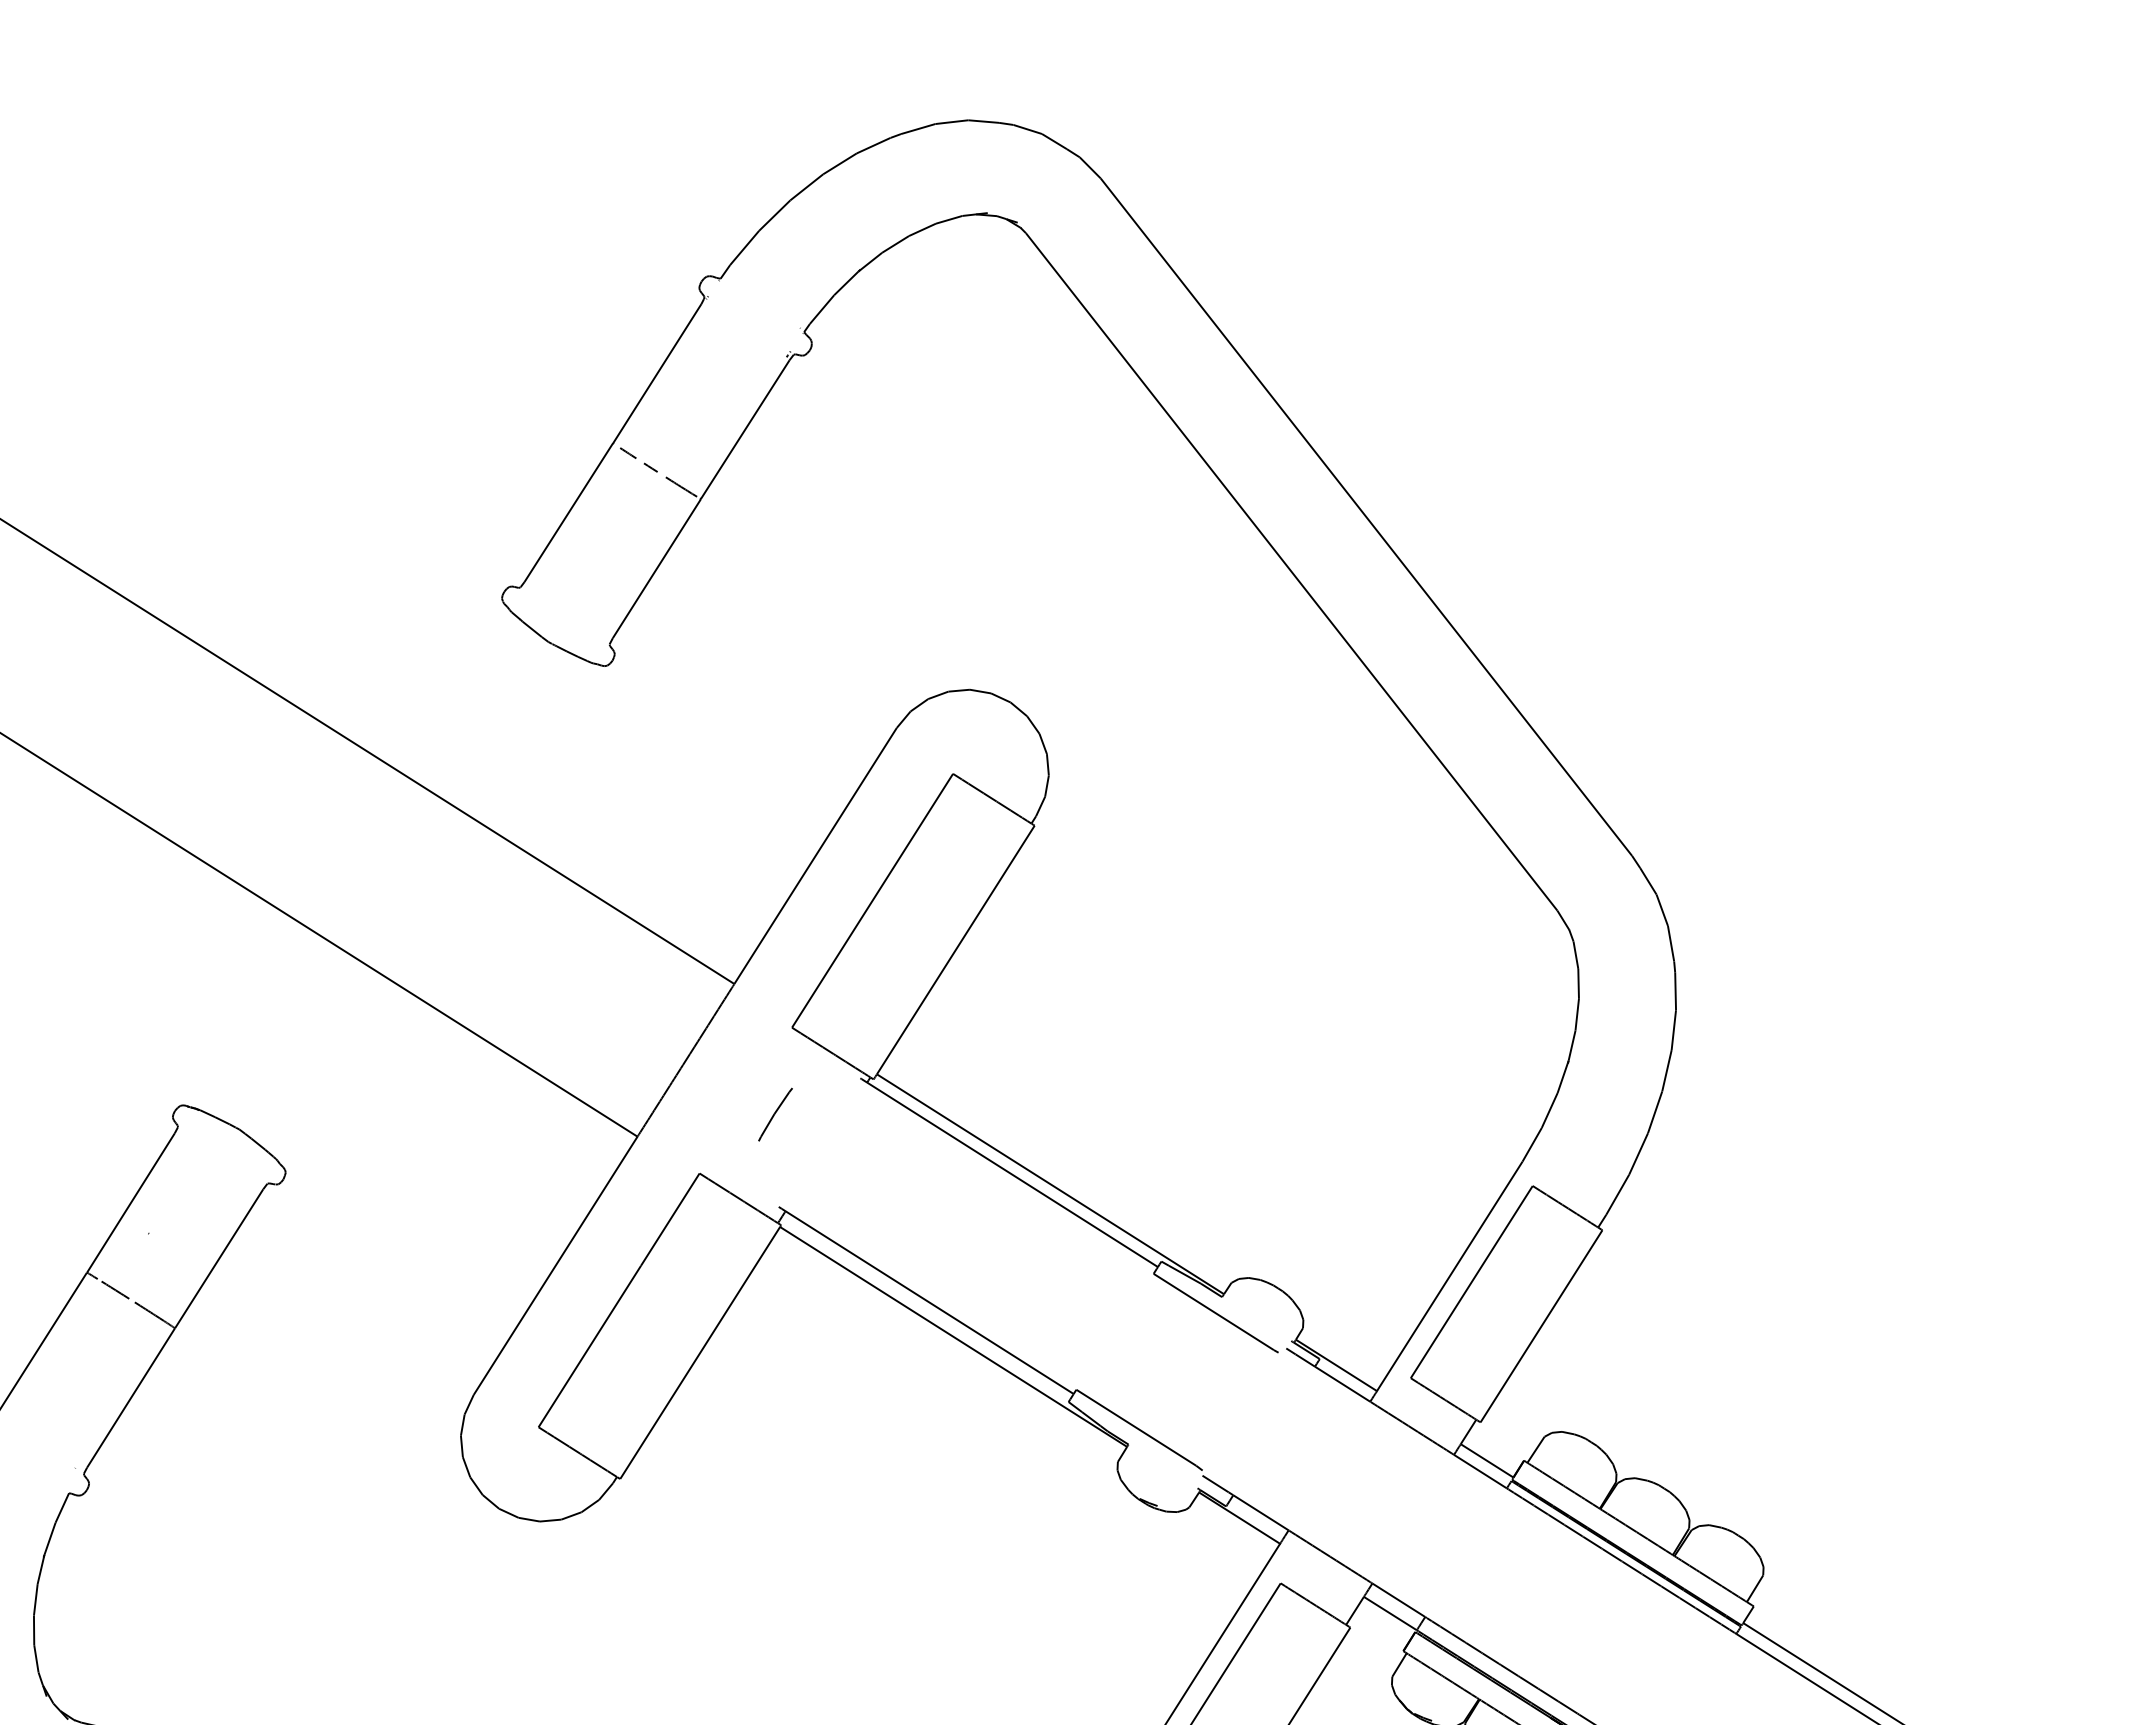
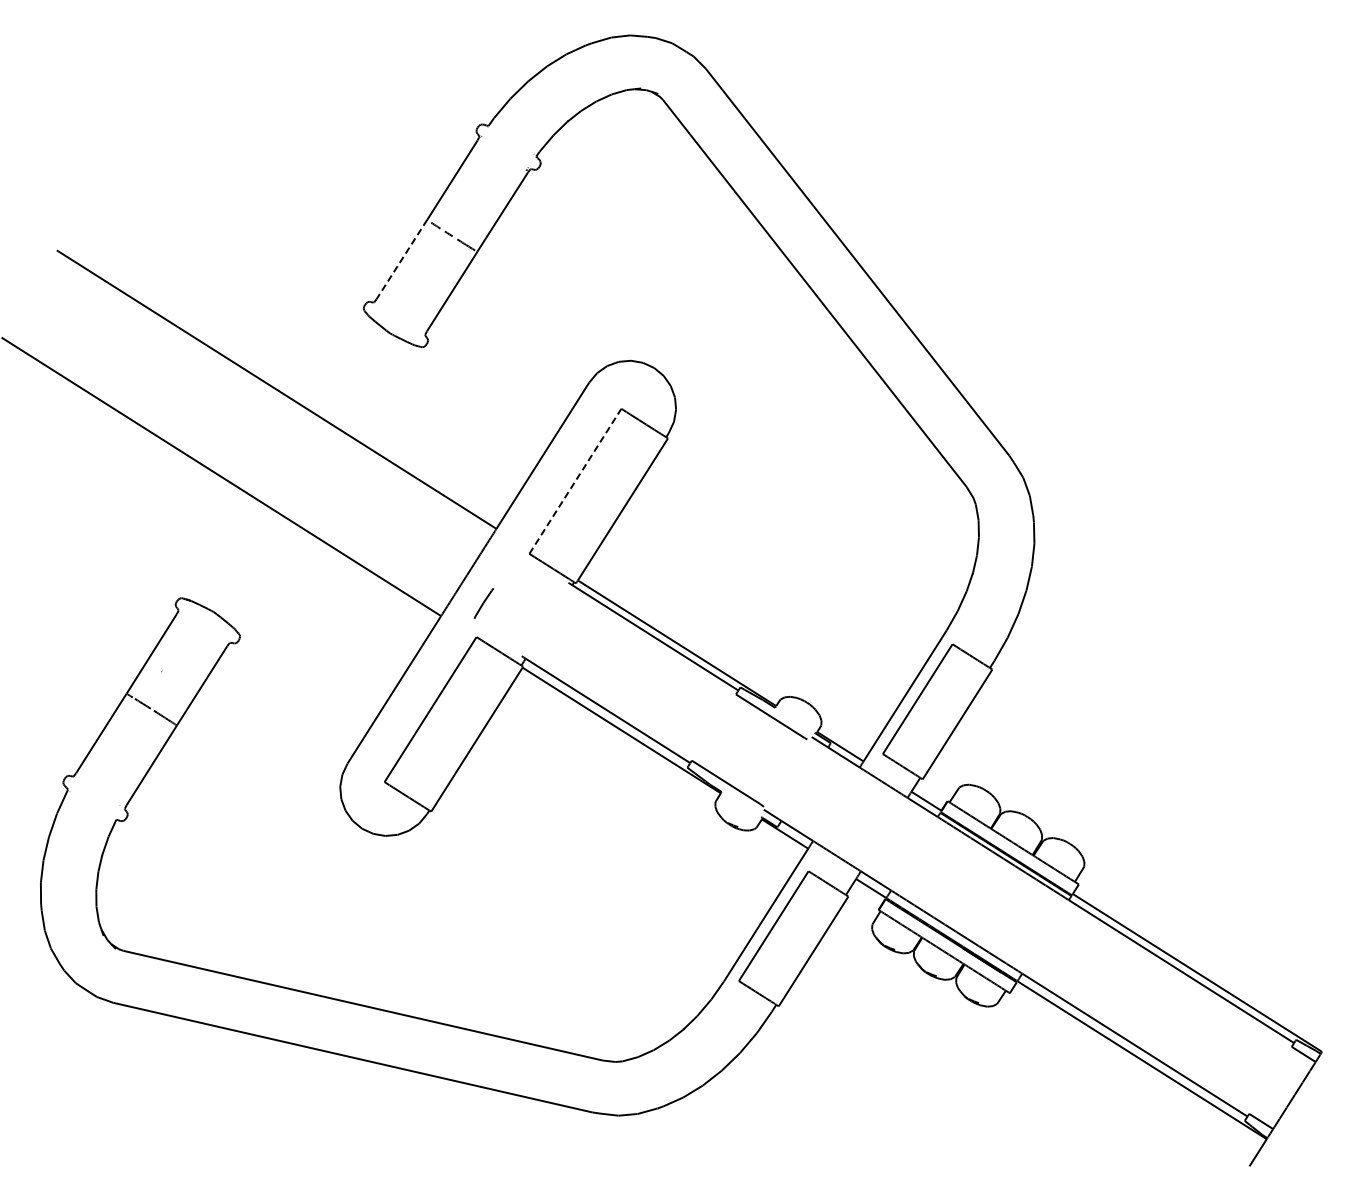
line: (568, 512) -> (401, 259), solid -> dashed
line: (872, 901) -> (575, 481), solid -> dashed
line: (774, 1114) -> (483, 603), moved

